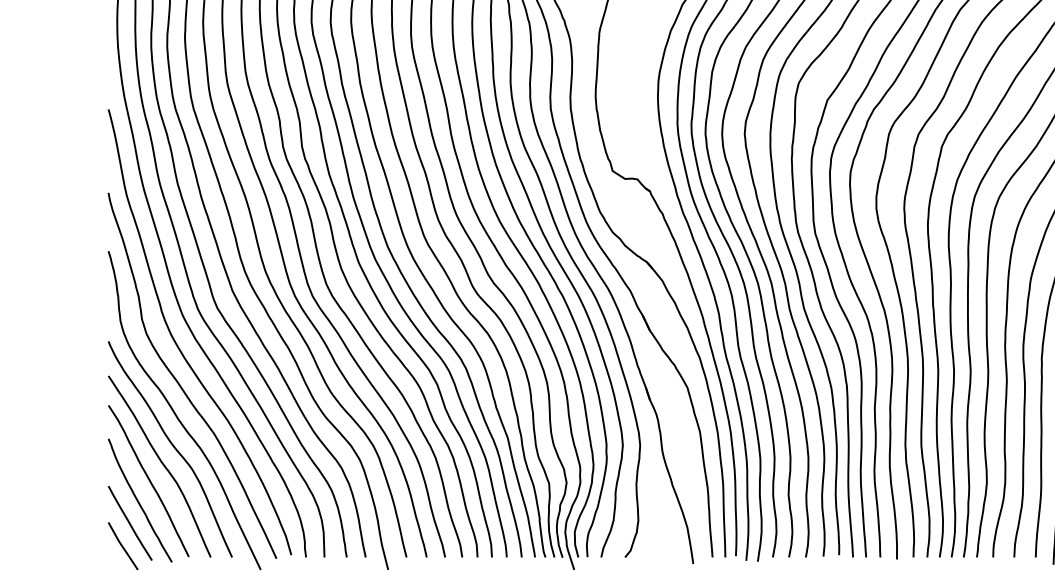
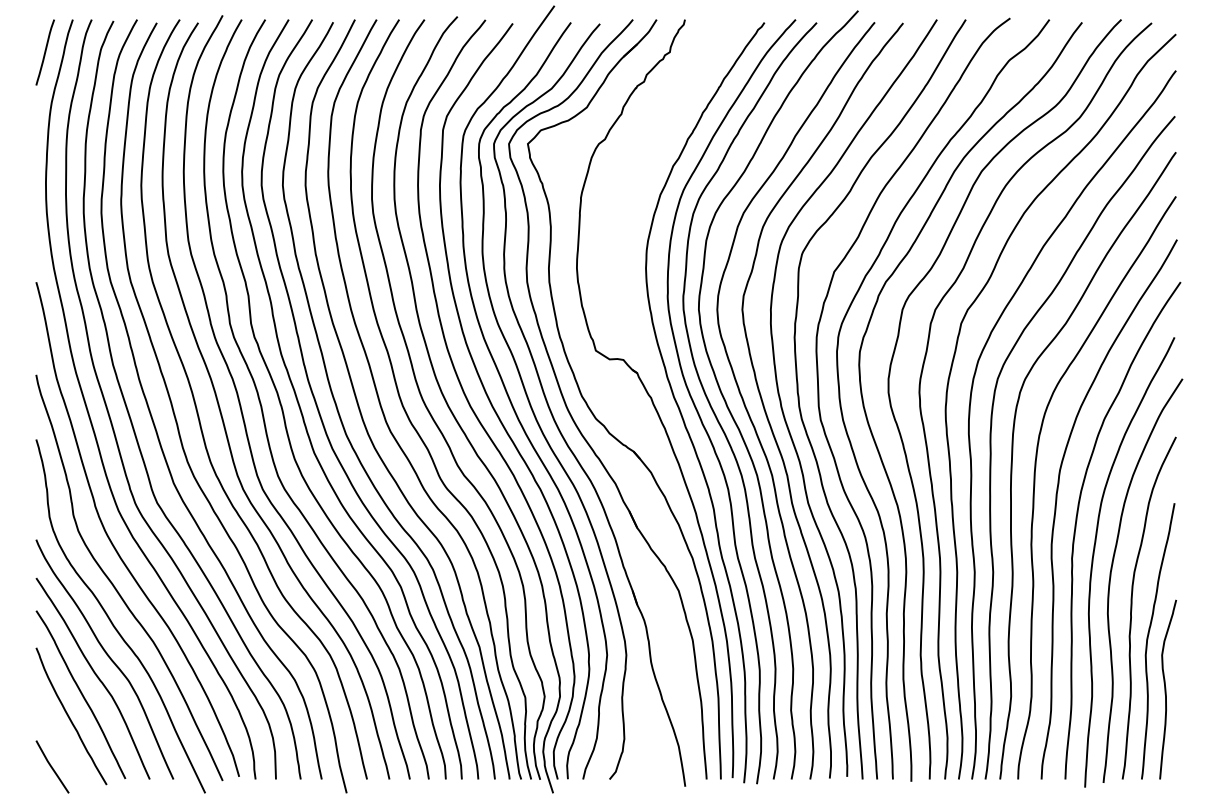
line: (130, 523) -> (60, 741), removed

